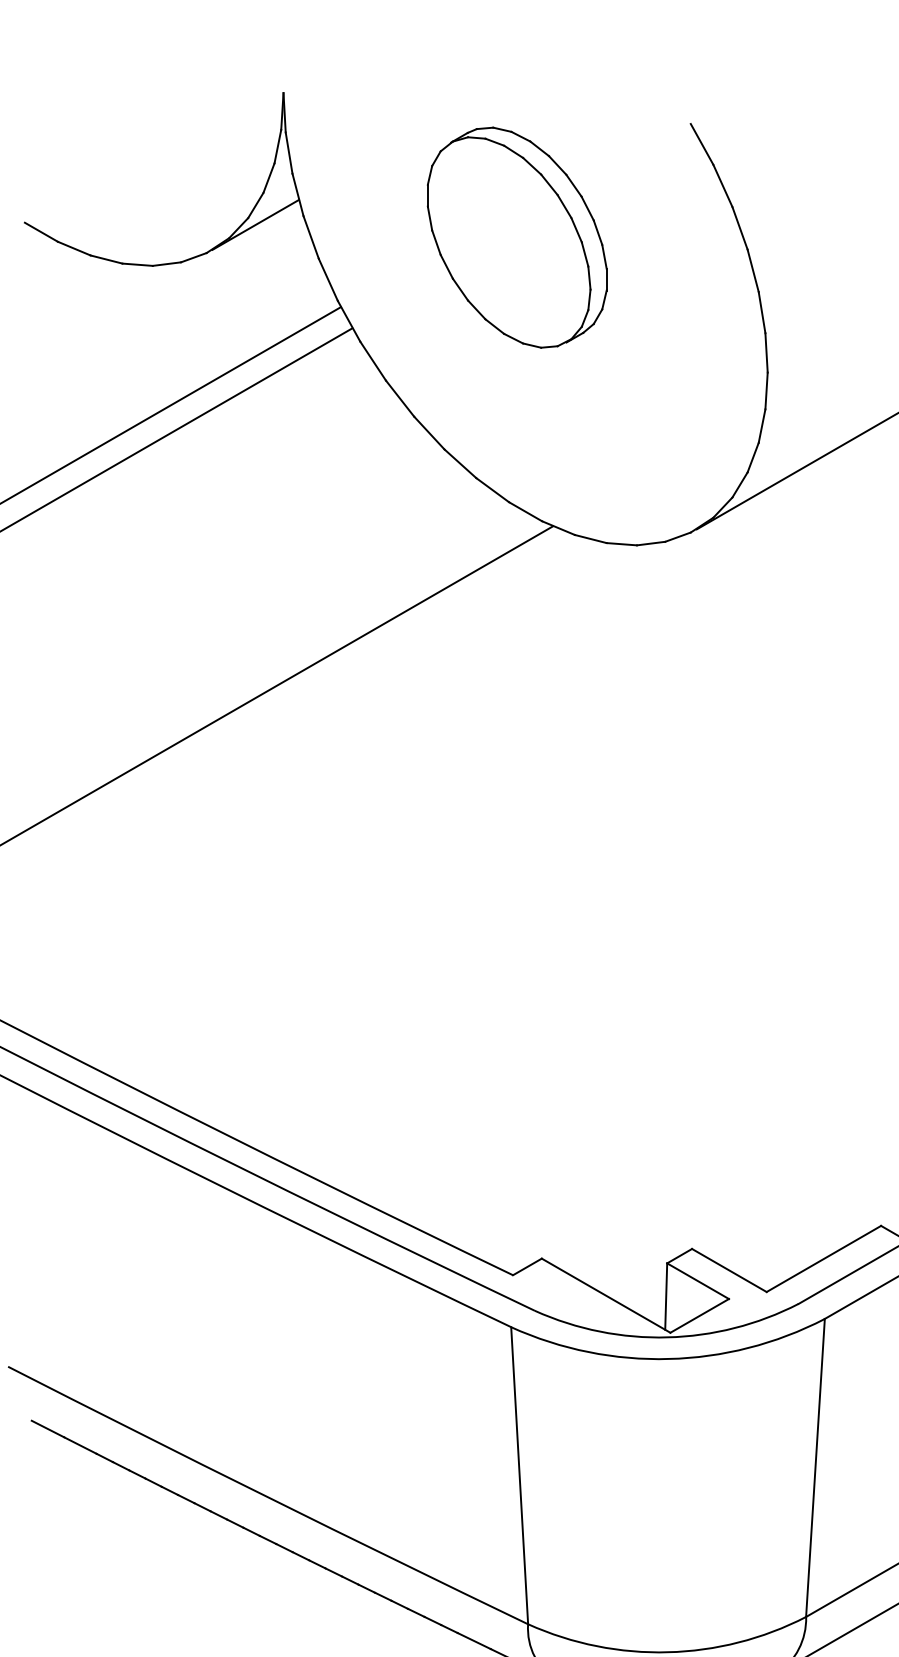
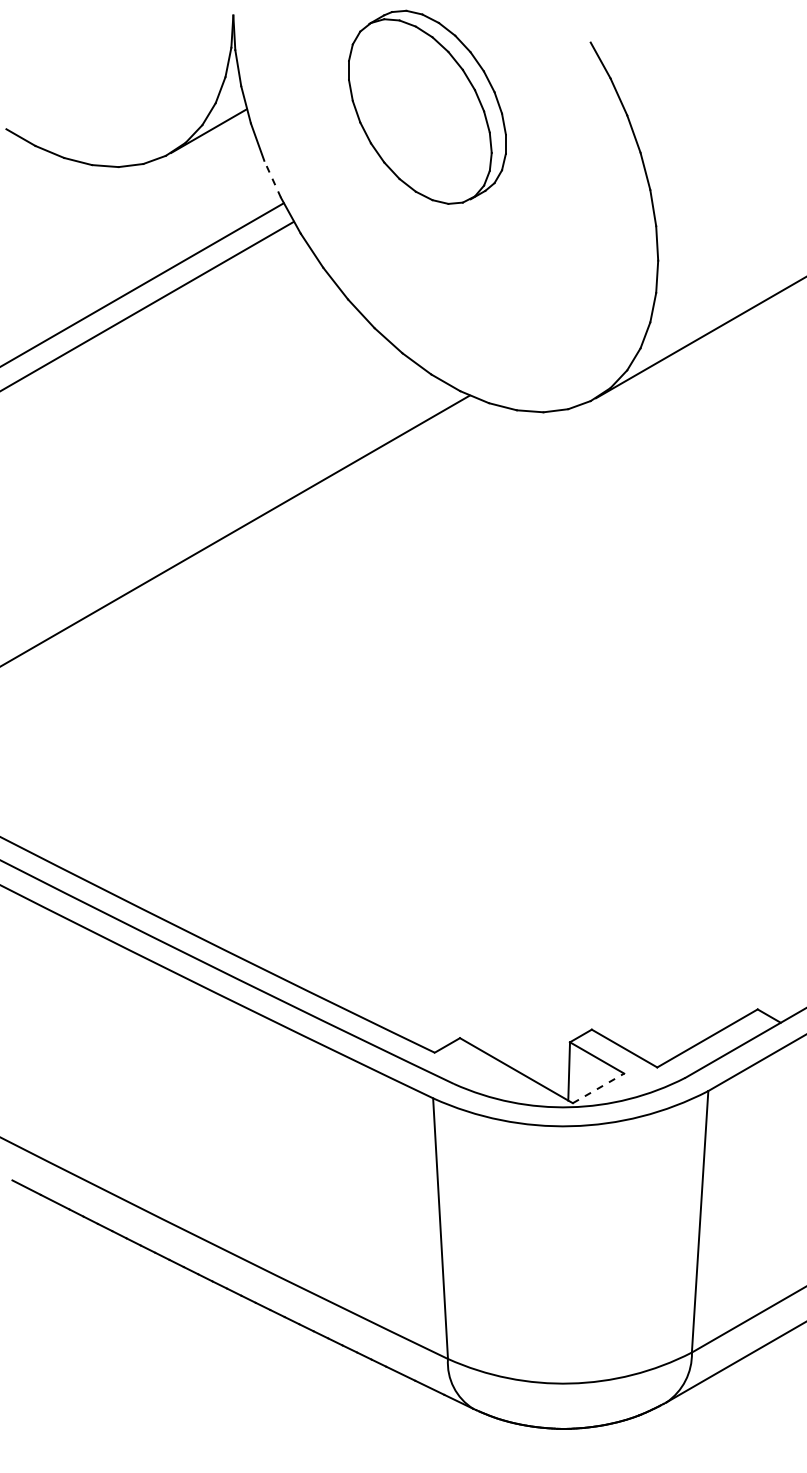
part: (517, 236) -> (427, 106), moved
line: (328, 278) -> (272, 178), solid -> dashed
line: (699, 1316) -> (598, 1088), solid -> dashed

